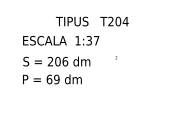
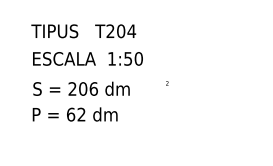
text: (92, 21) -> (83, 31), moved
text: (92, 40) -> (132, 58), 1:37 -> 1:50
text: (56, 79) -> (81, 114), 69 -> 62

